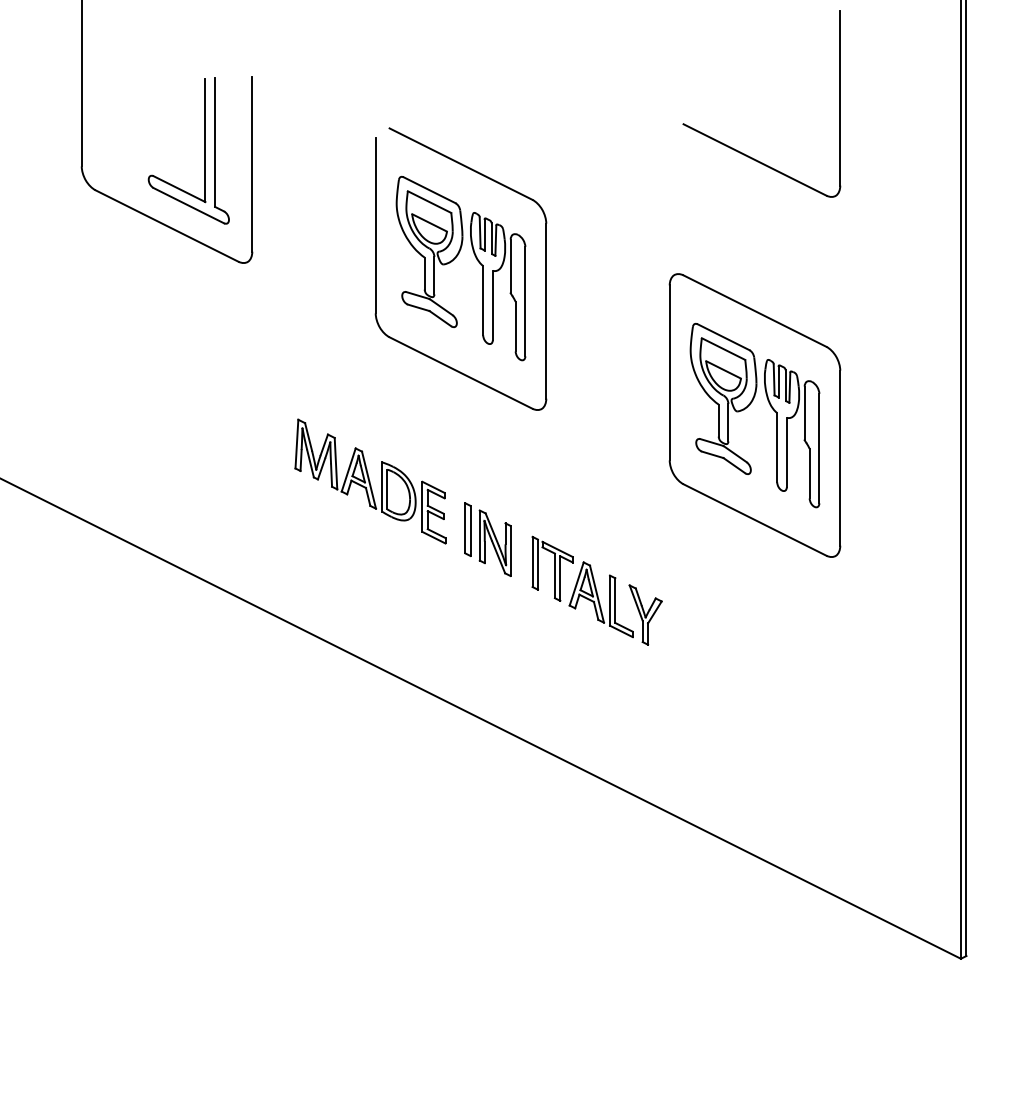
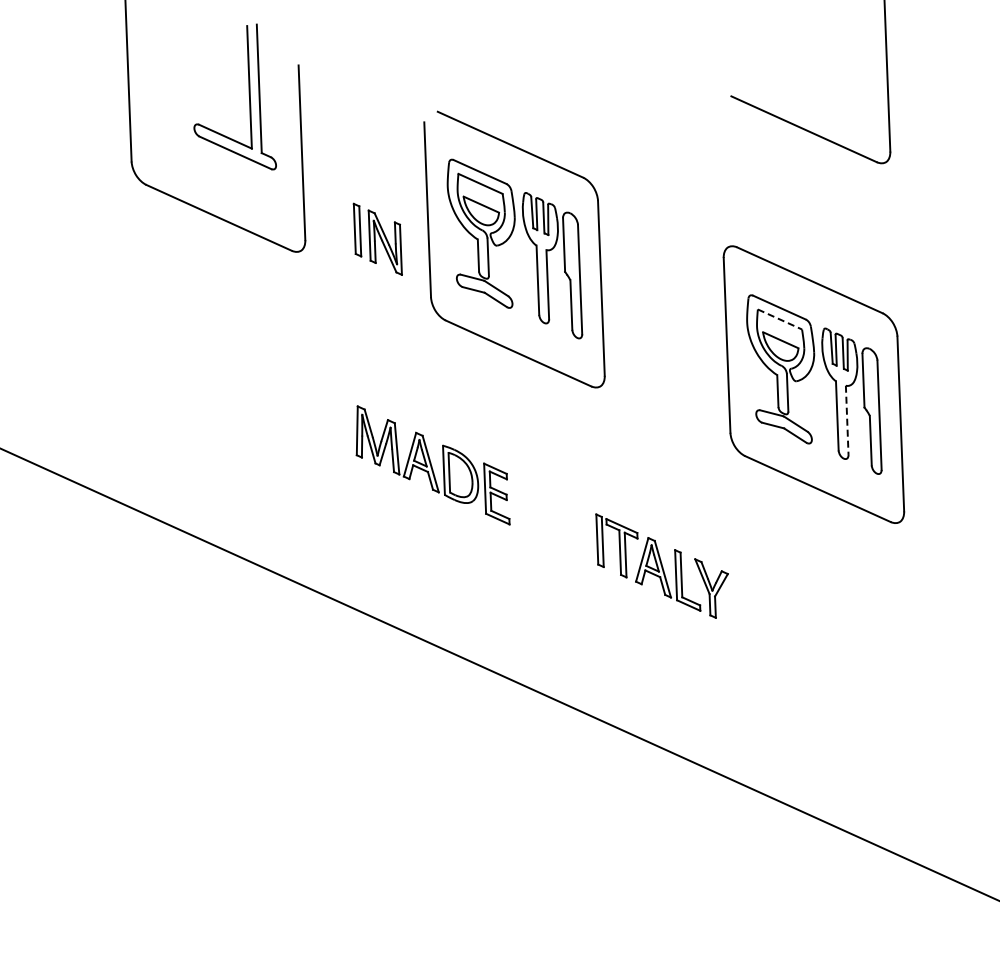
part: (204, 150) -> (248, 97), moved
line: (724, 349) -> (780, 319), solid -> dashed
line: (786, 452) -> (846, 420), solid -> dashed
part: (487, 539) -> (377, 239), moved

